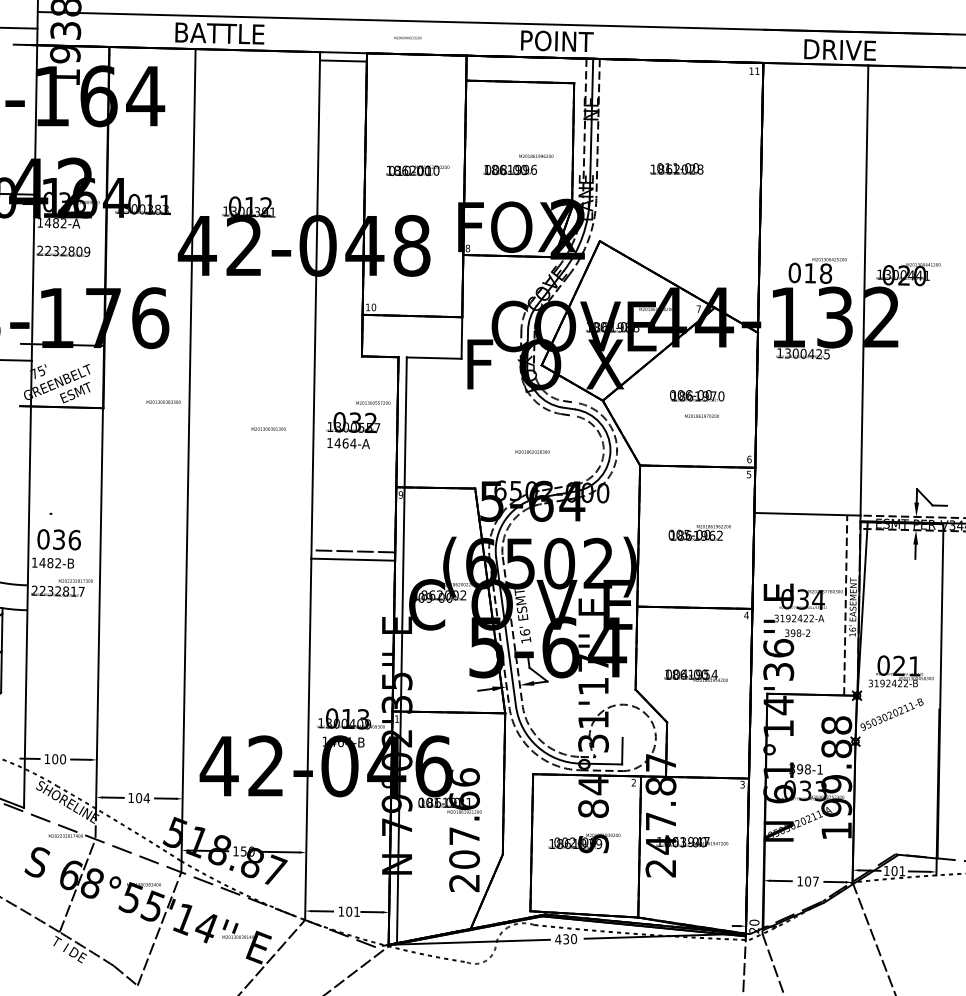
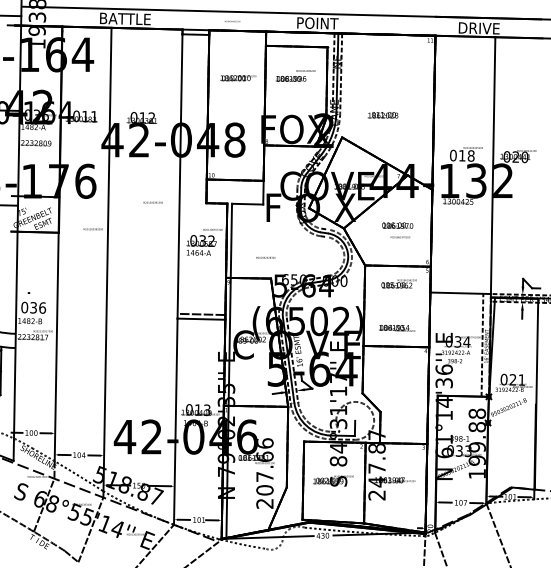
text: (518, 164) -> (295, 75), moved
text: (675, 169) -> (382, 115), moved
text: (418, 171) -> (238, 78), moved
text: (267, 428) -> (152, 202), moved
text: (532, 451) -> (265, 257), moved
text: (698, 532) -> (398, 283), moved
text: (696, 675) -> (397, 328), moved

